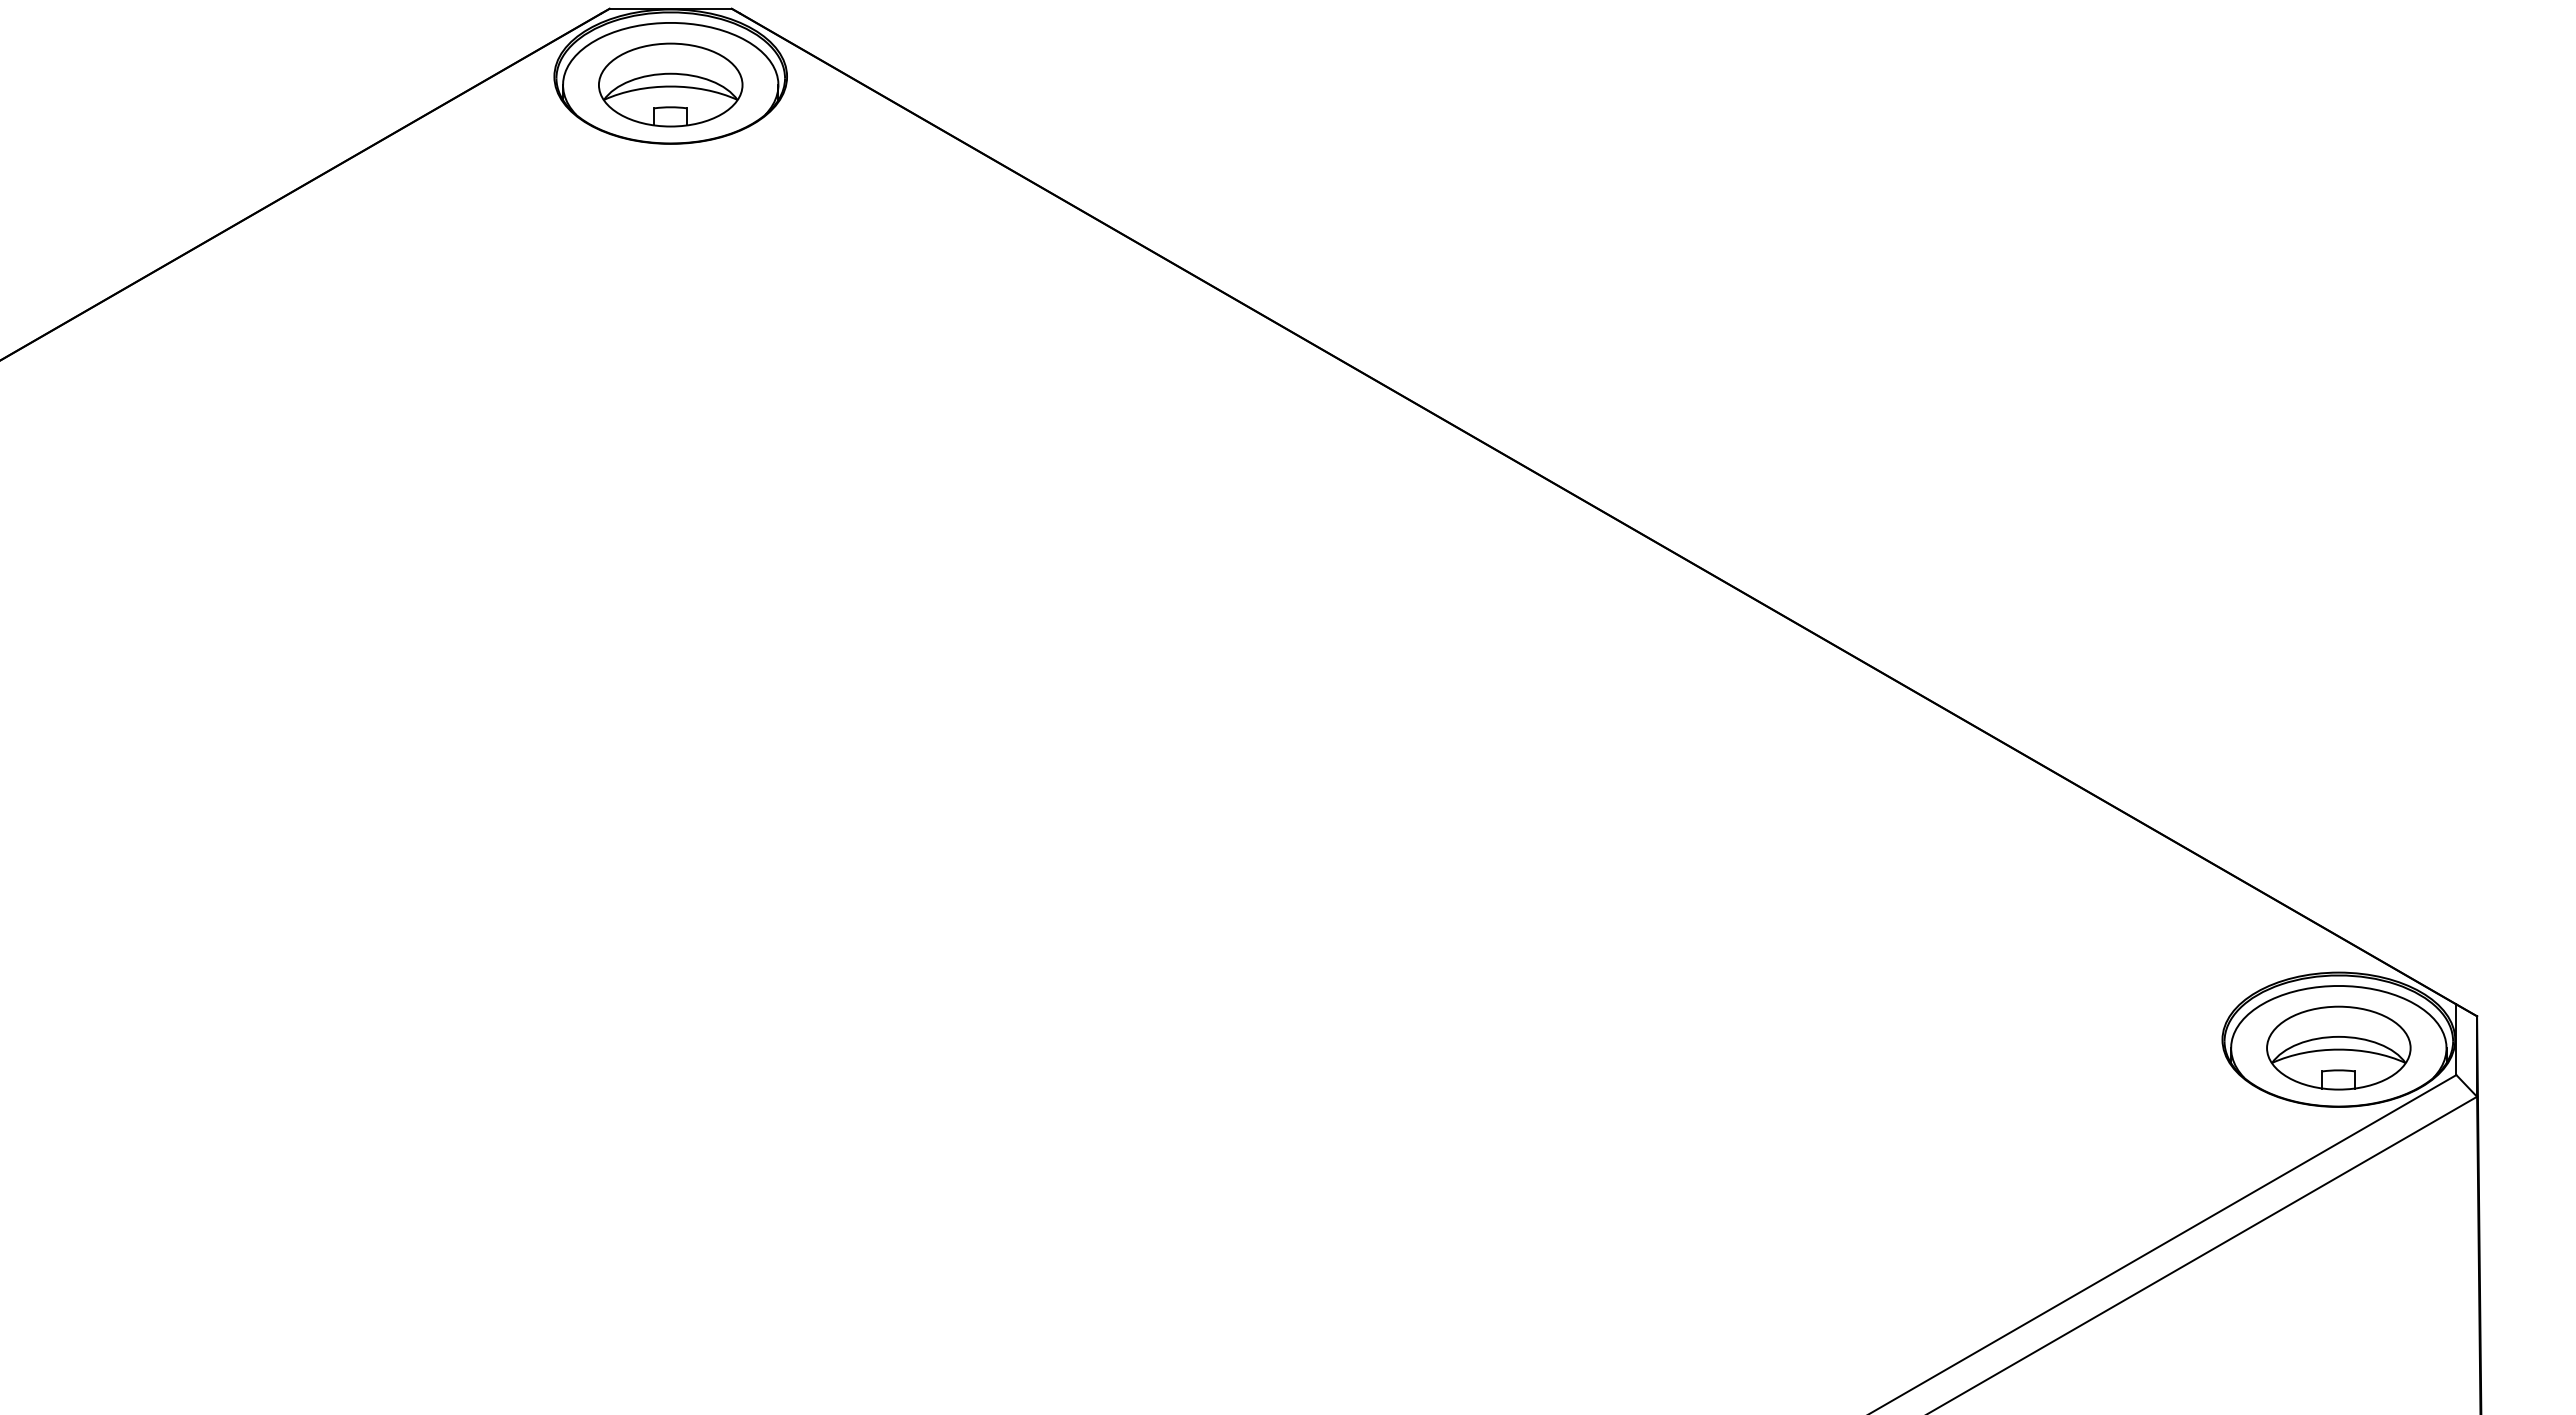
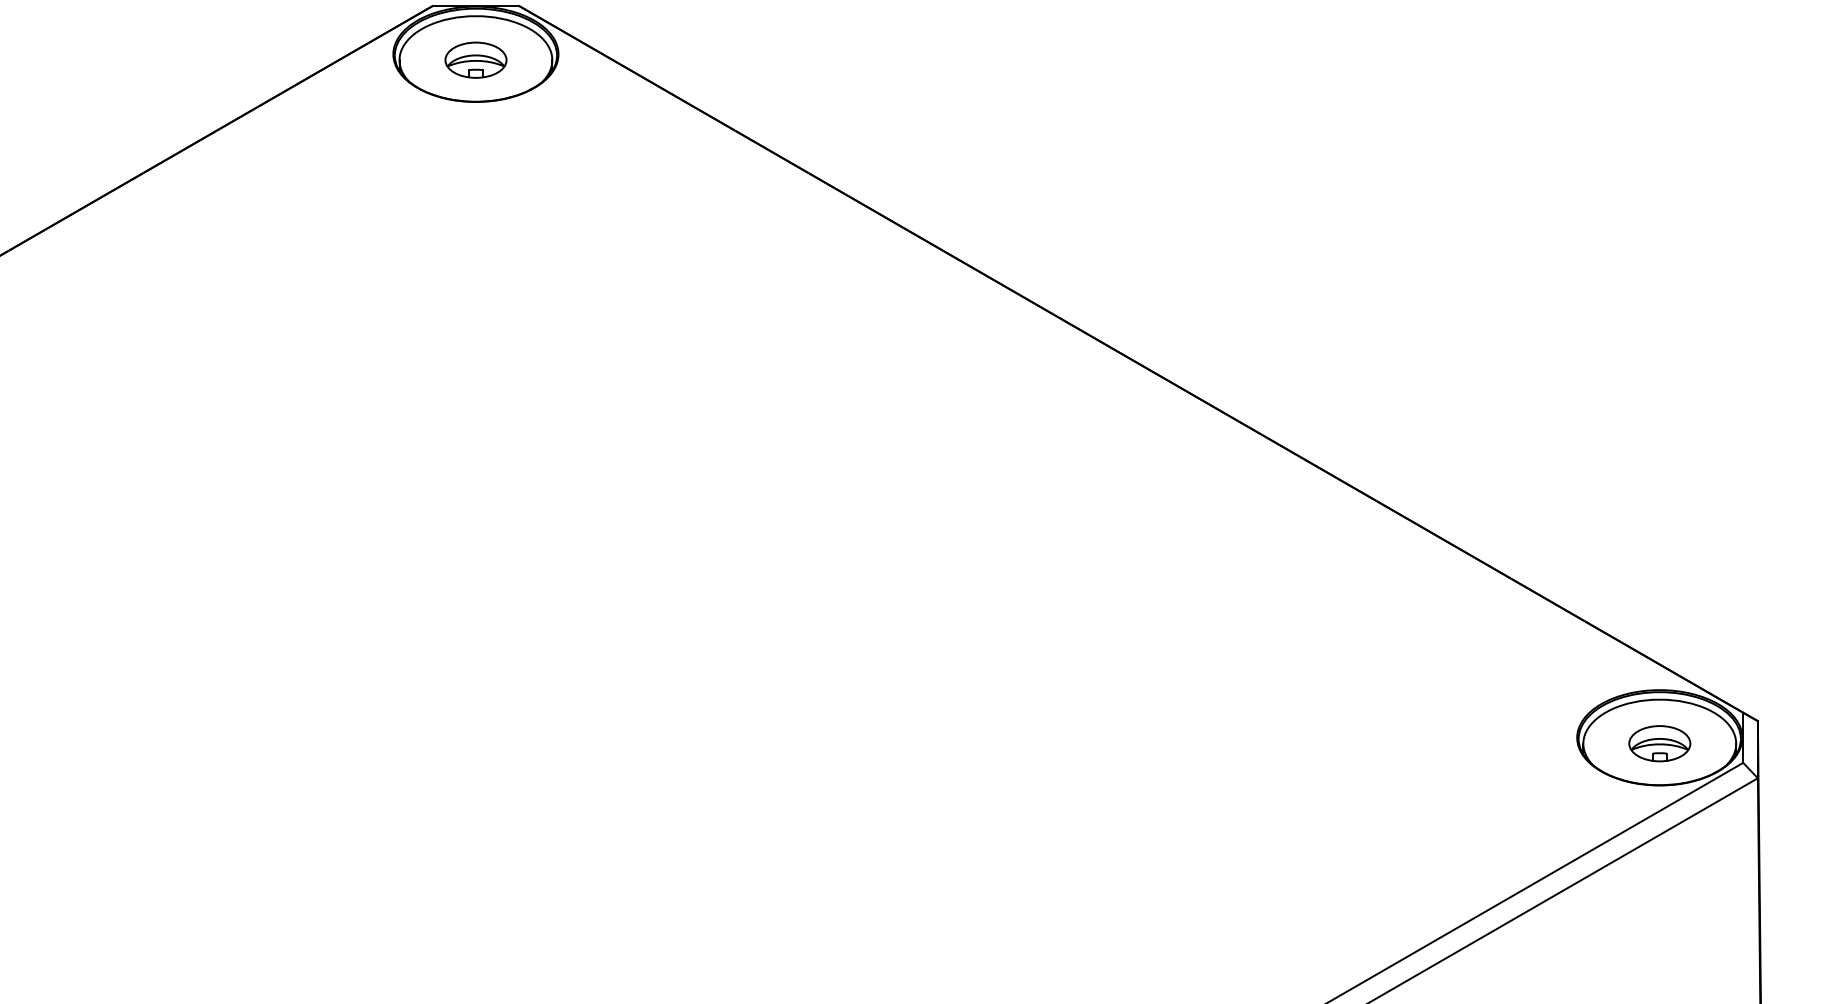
part: (670, 84) -> (475, 59), size x0.6
part: (2338, 1047) -> (1659, 743), size x0.6

